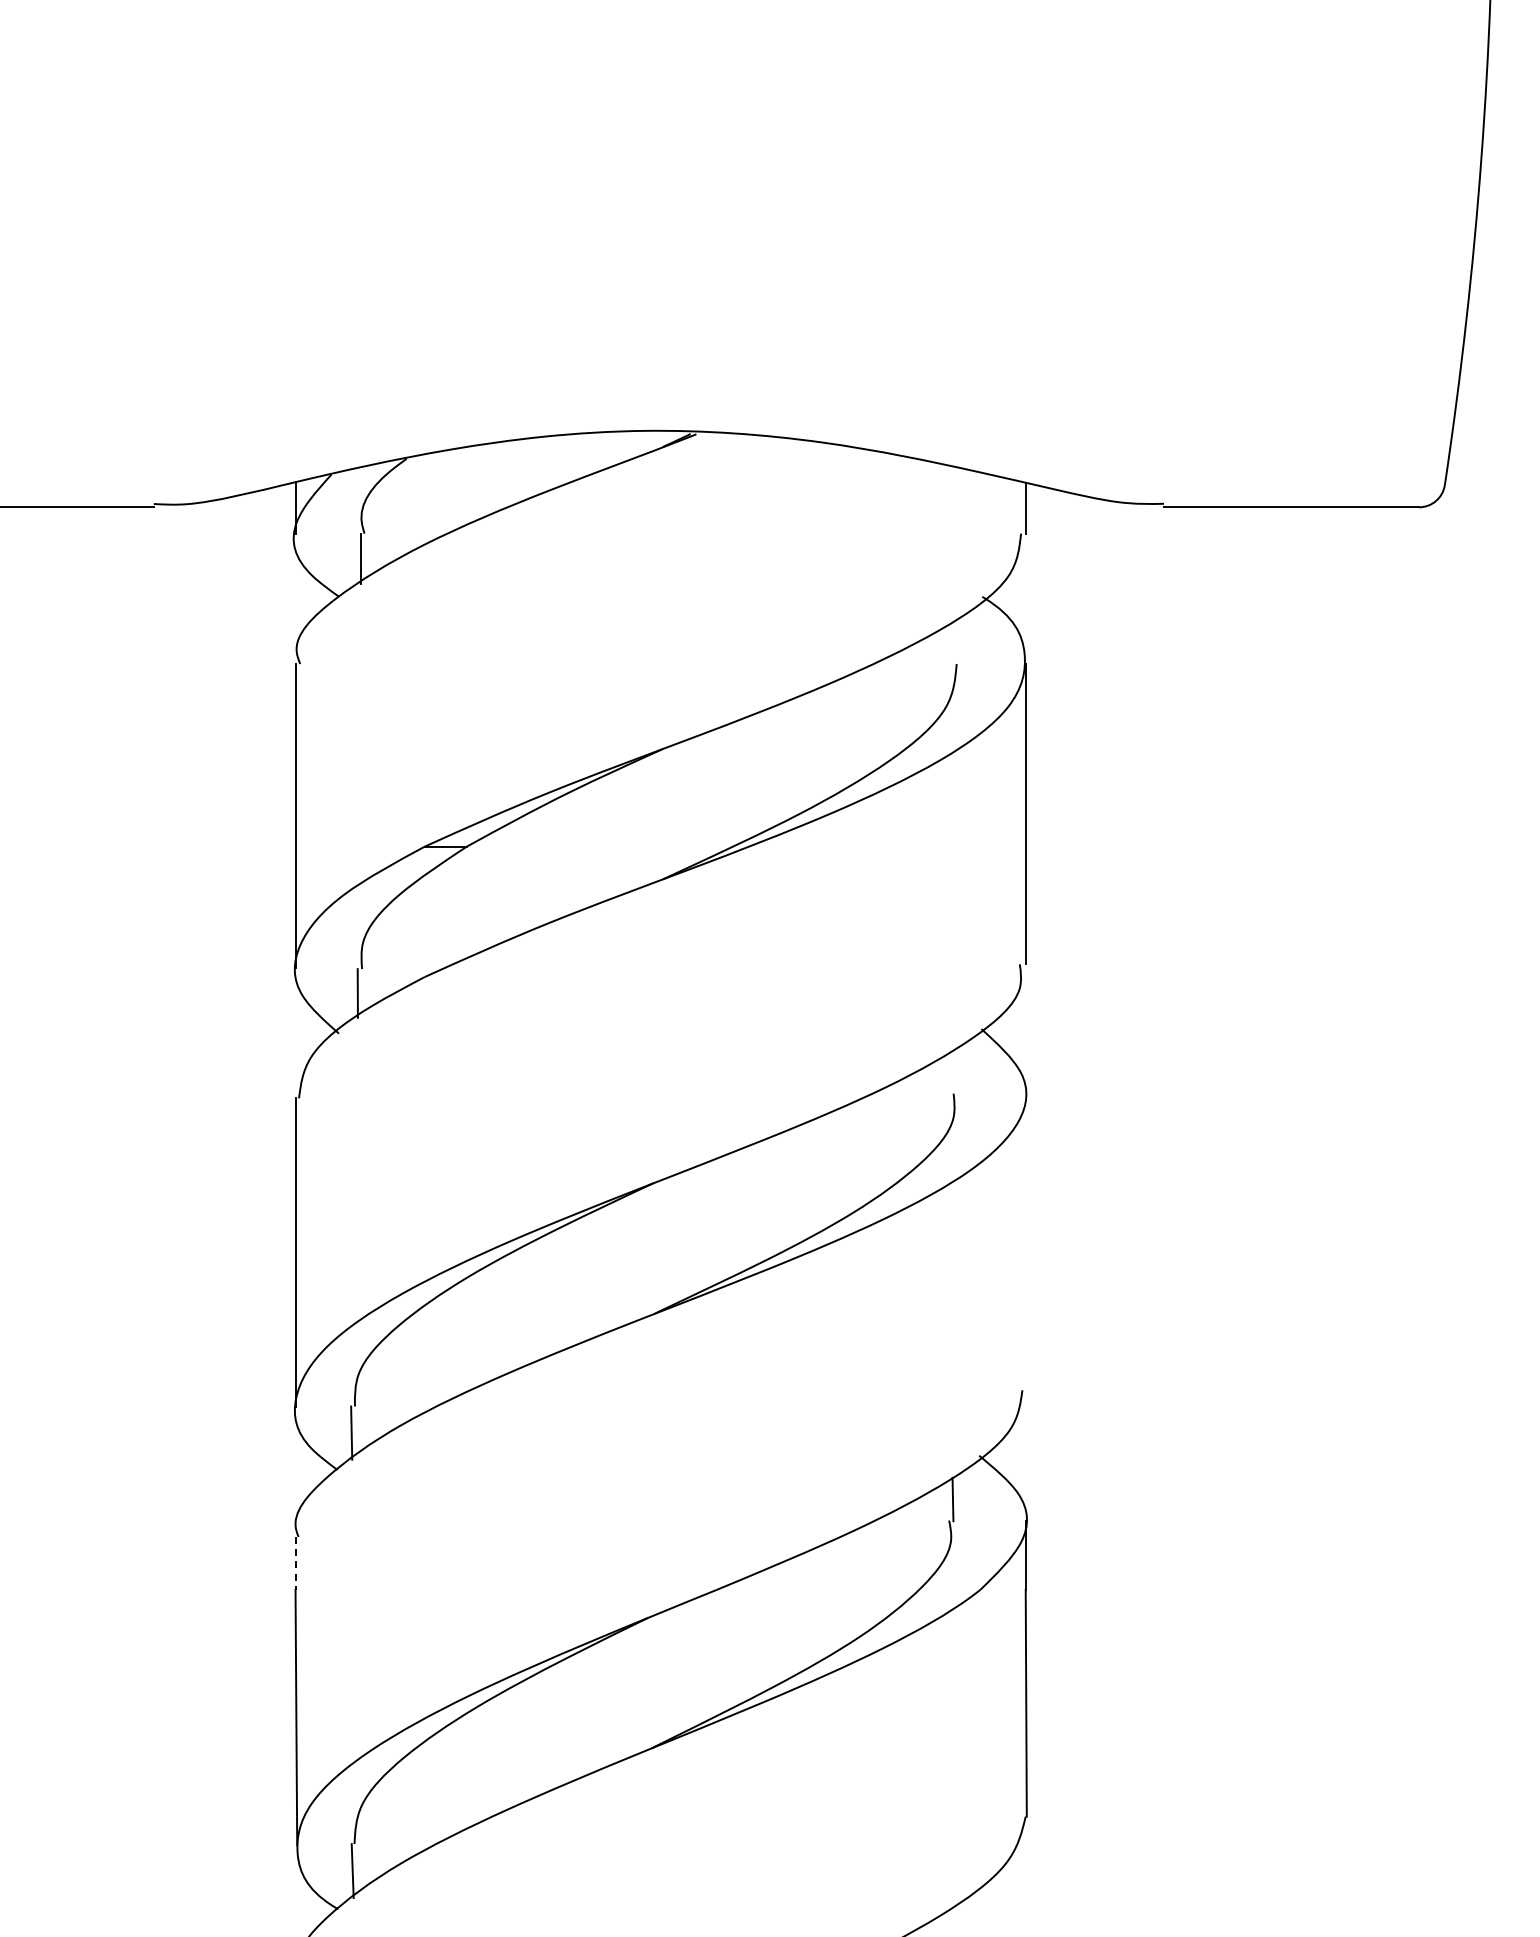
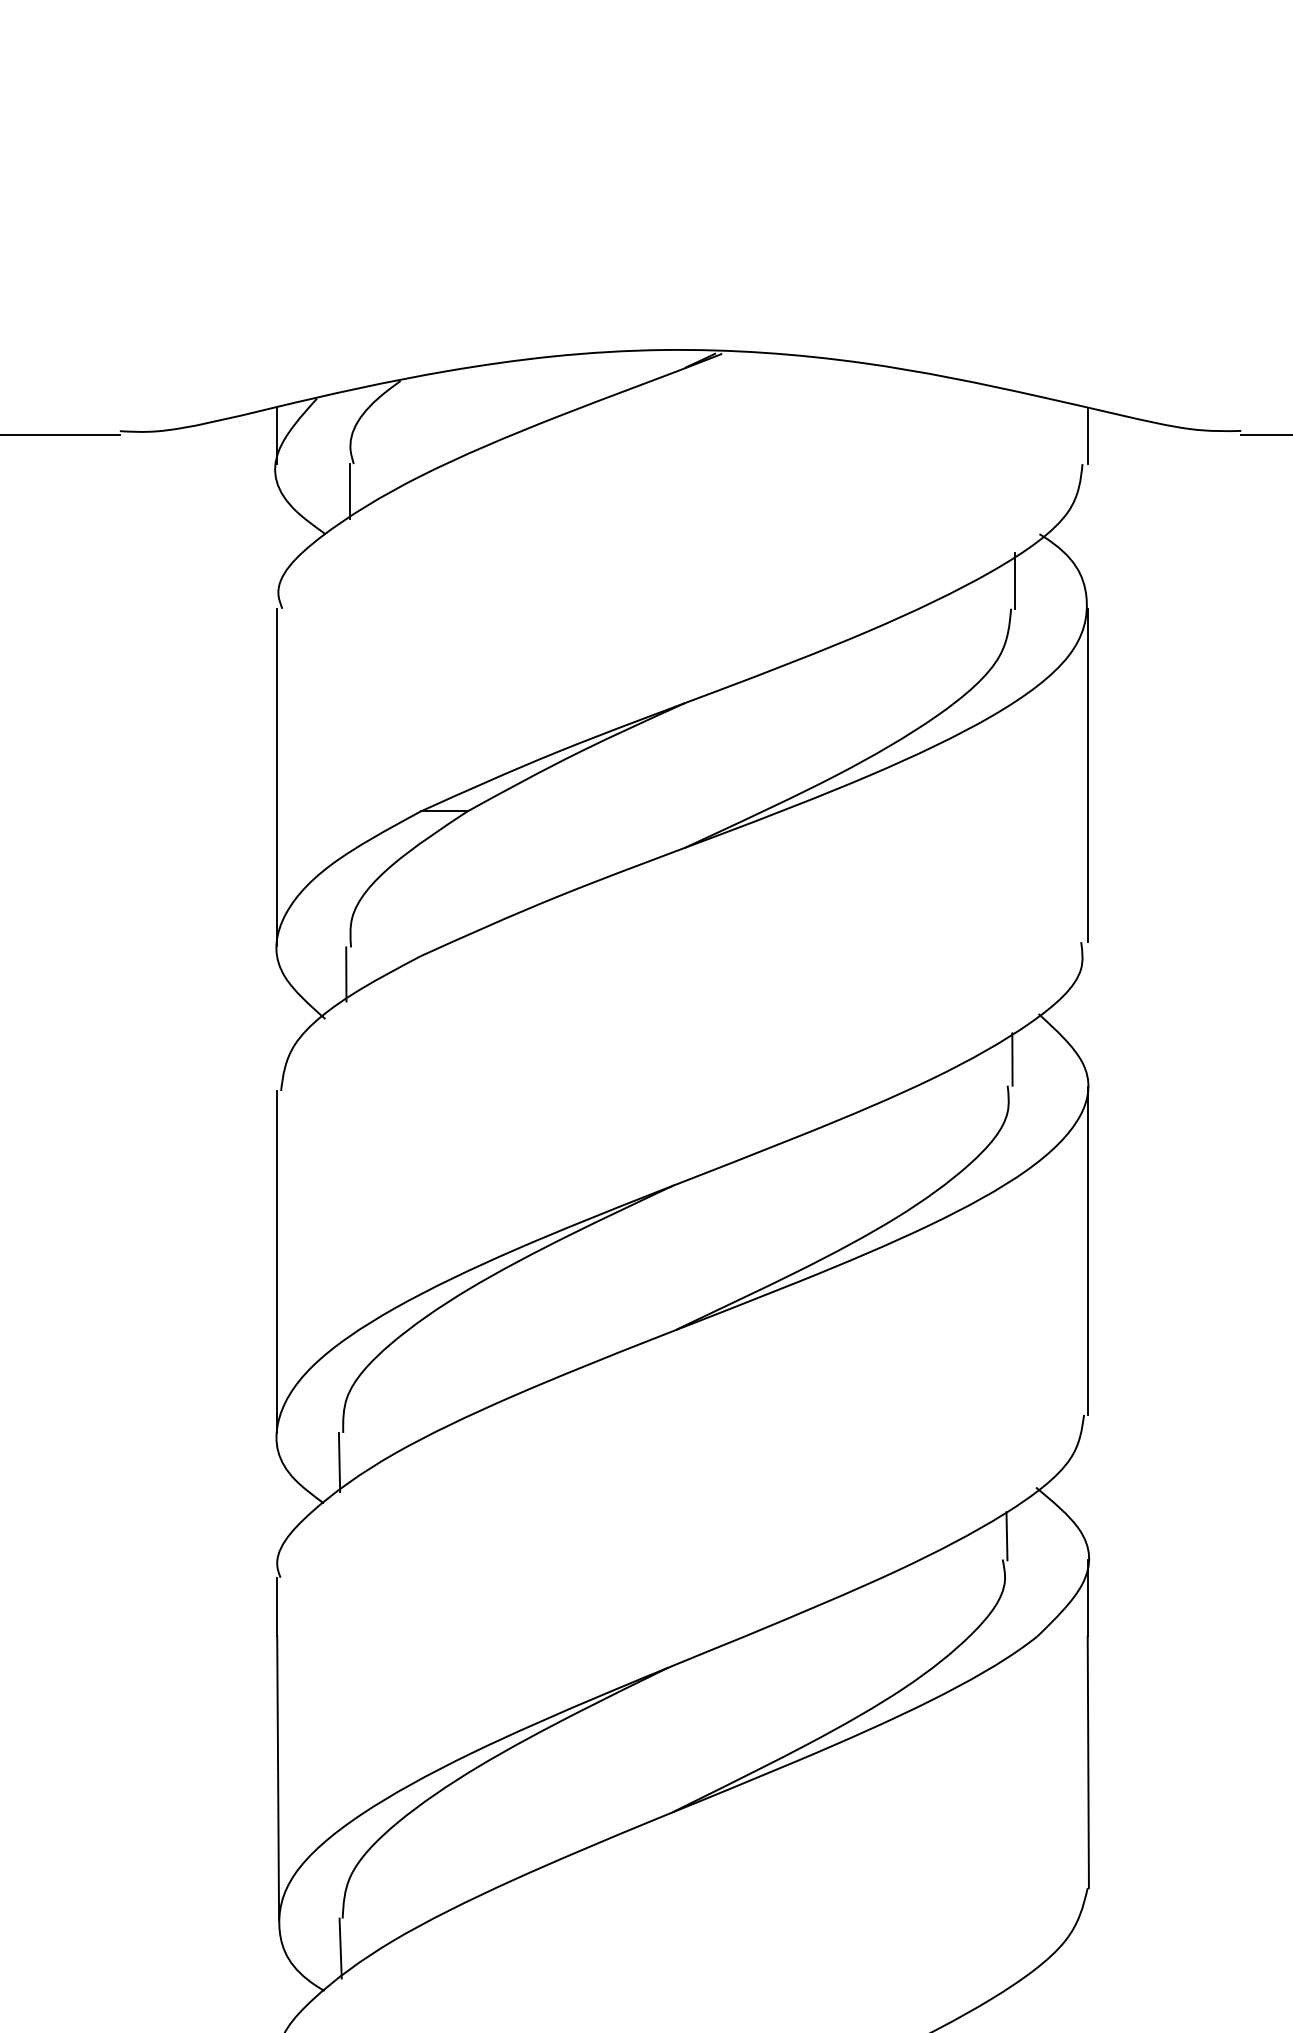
line: (960, 638) -> (1015, 580), added
line: (957, 1069) -> (1011, 1058), added
line: (1025, 1242) -> (1087, 1250), added
line: (295, 1563) -> (277, 1607), dashed -> solid

